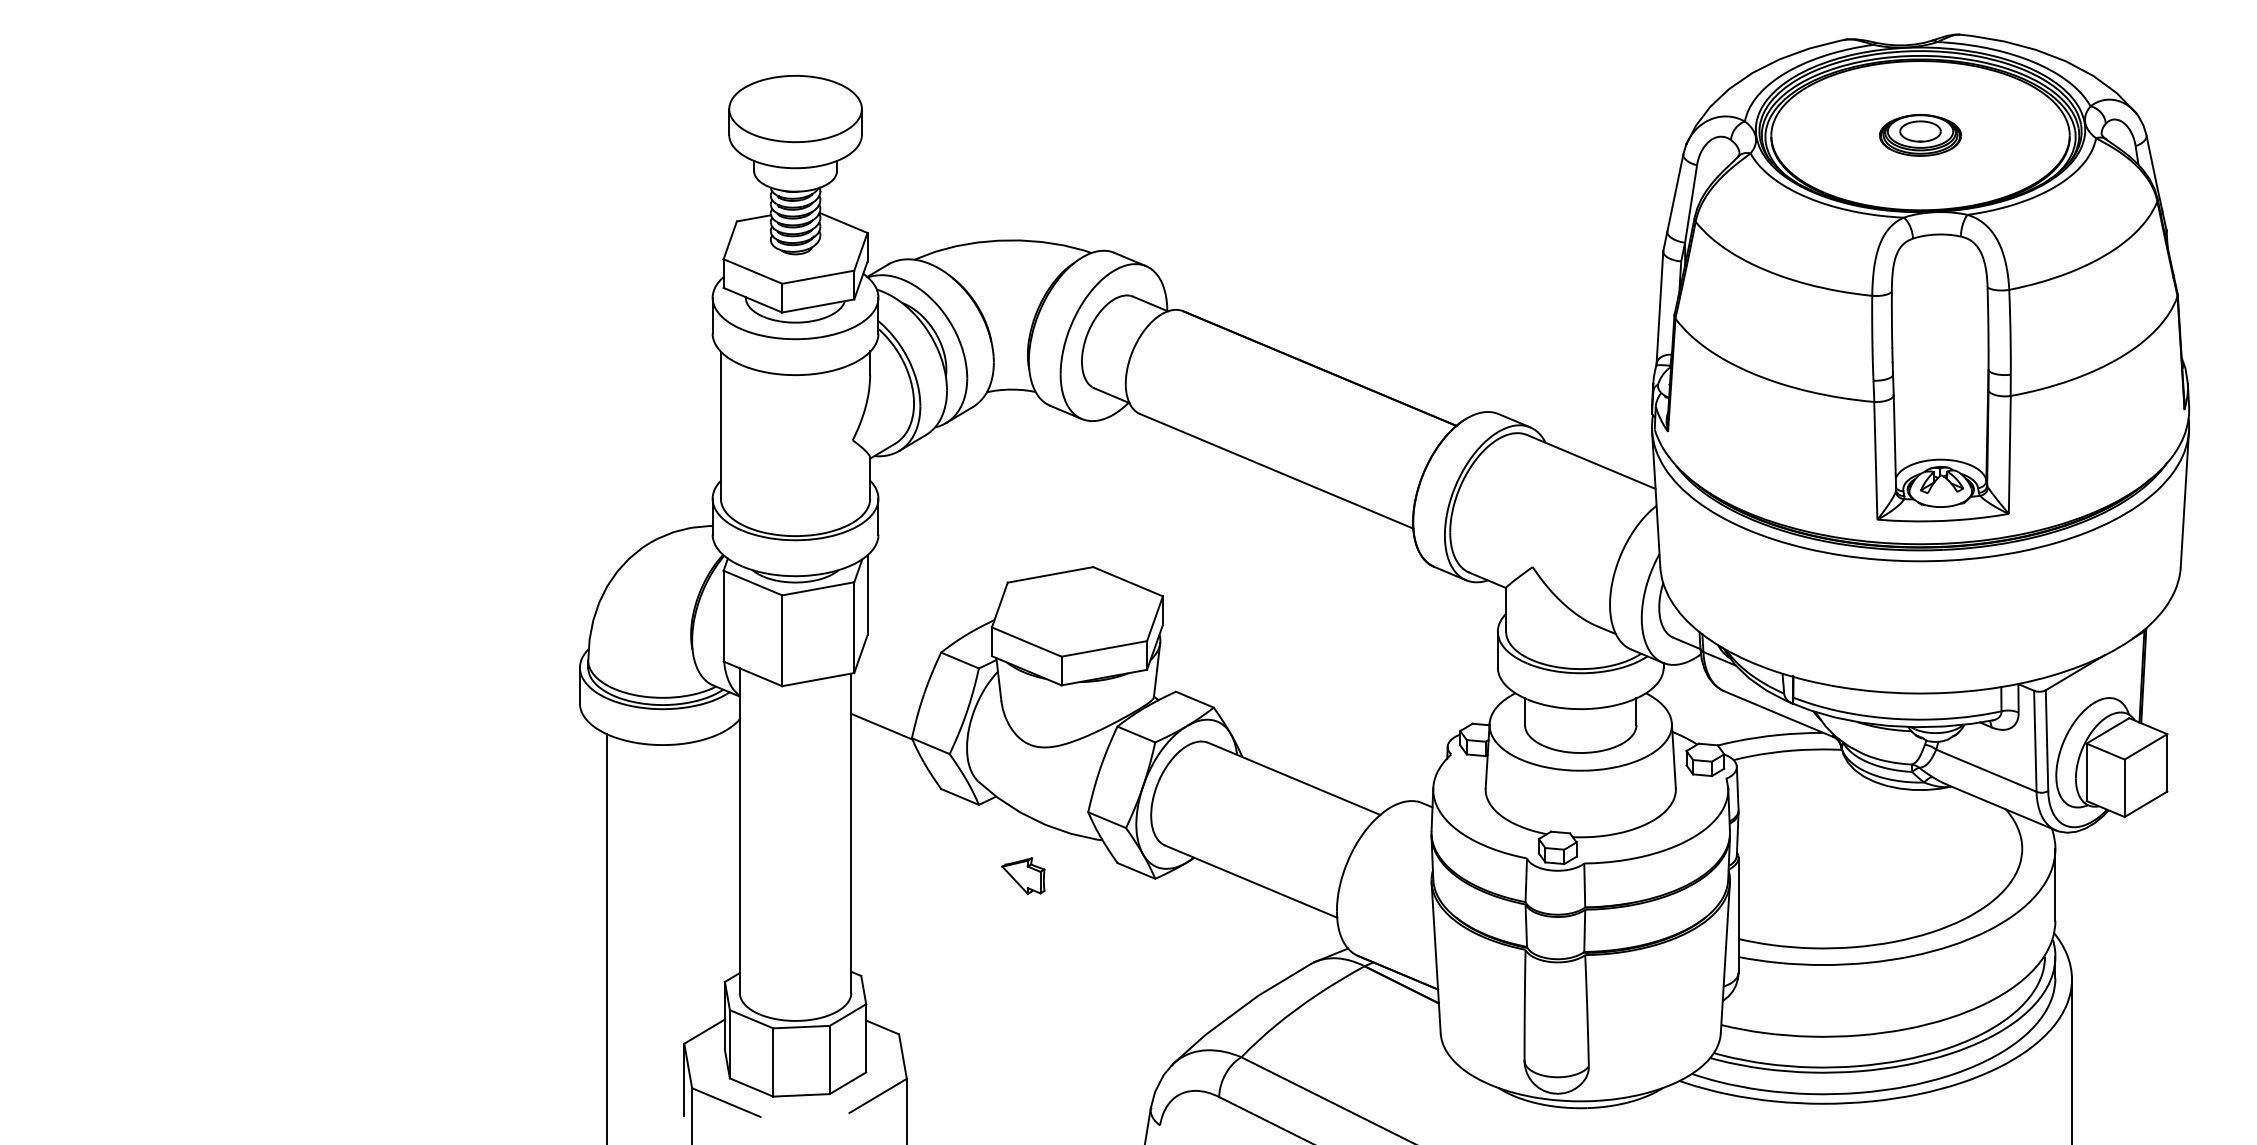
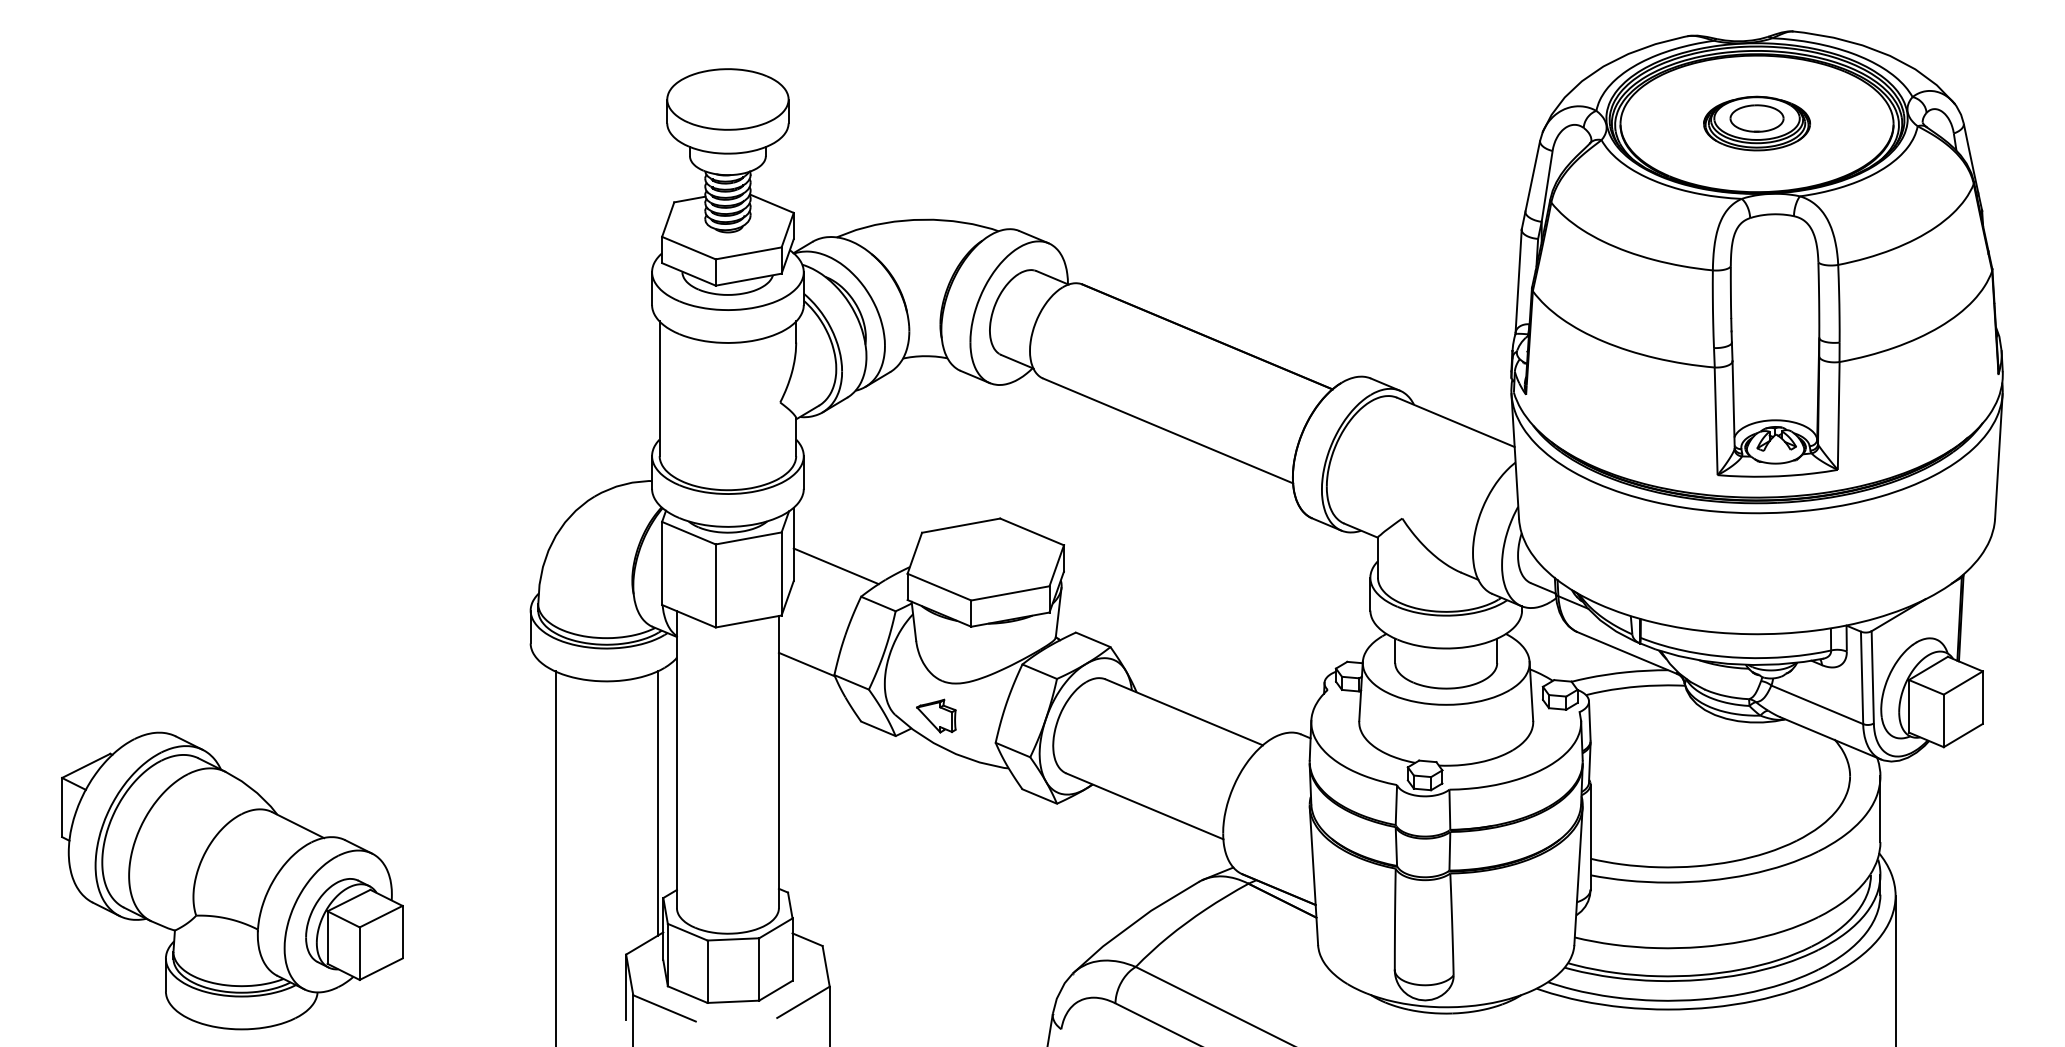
part: (1920, 135) -> (1757, 123), size x1.43
line: (913, 618) -> (835, 565), added
part: (1023, 875) -> (936, 715), moved
line: (718, 878) -> (657, 803), added
part: (253, 963) -> (232, 881), added

